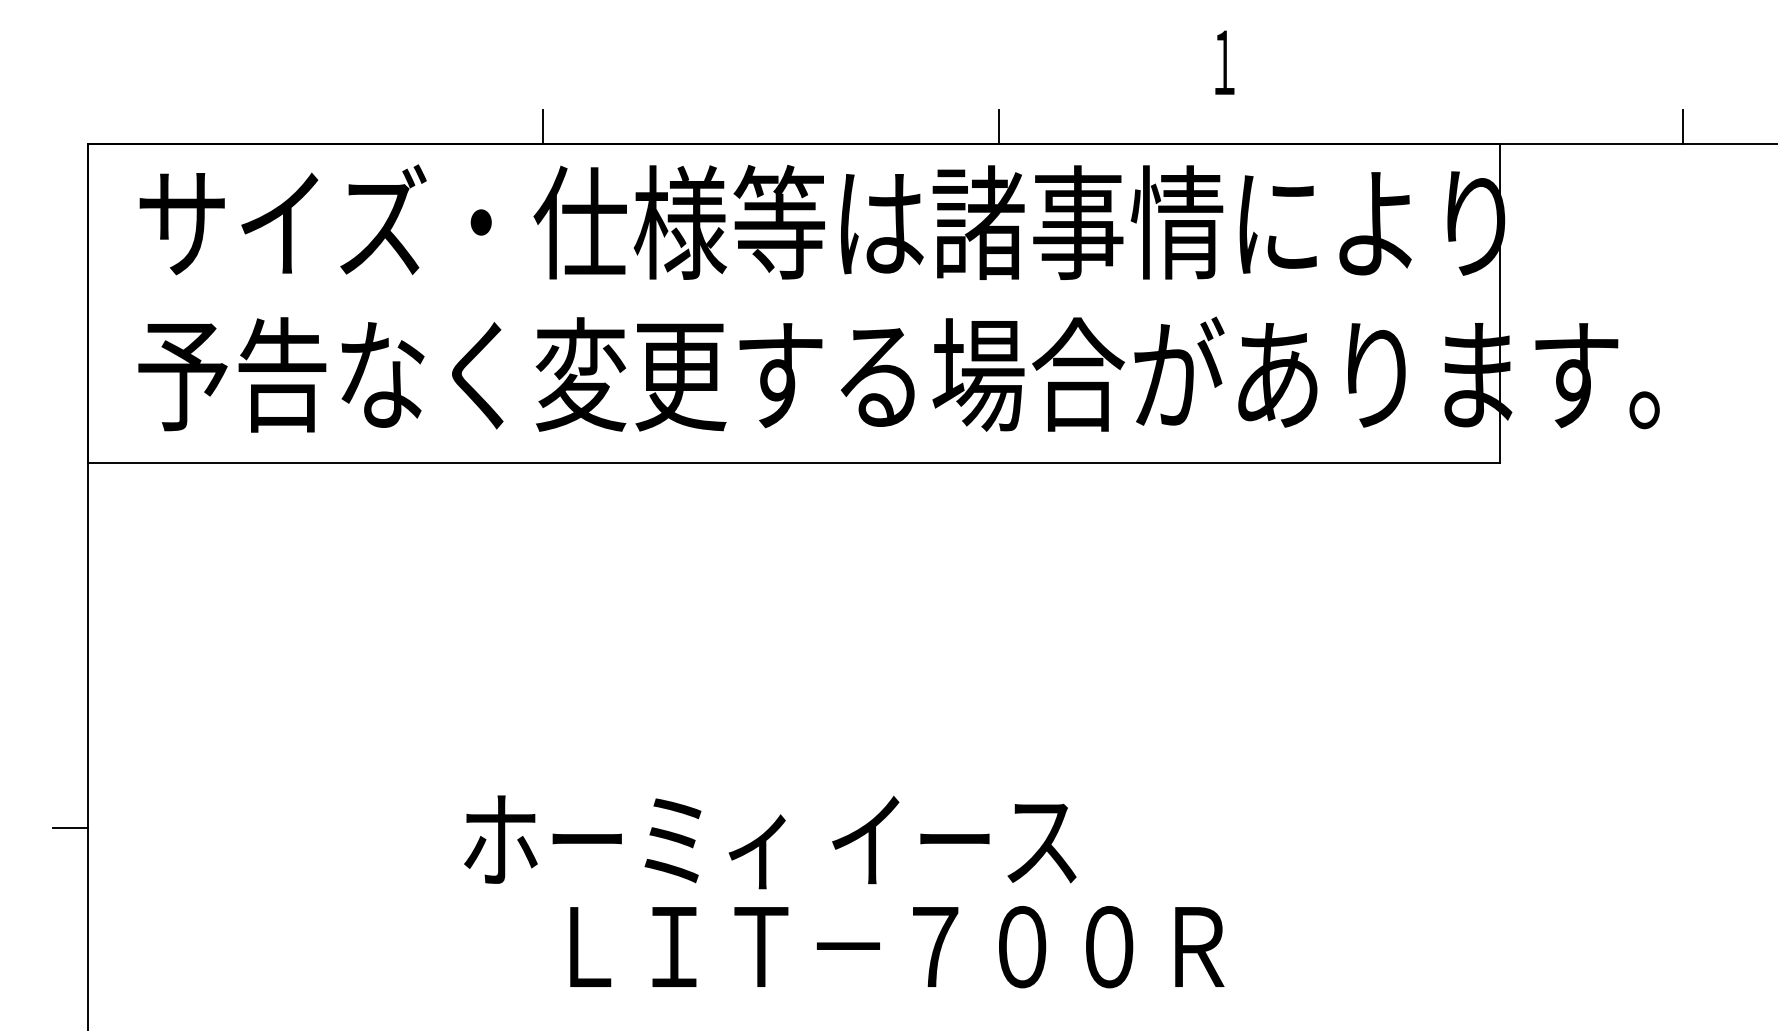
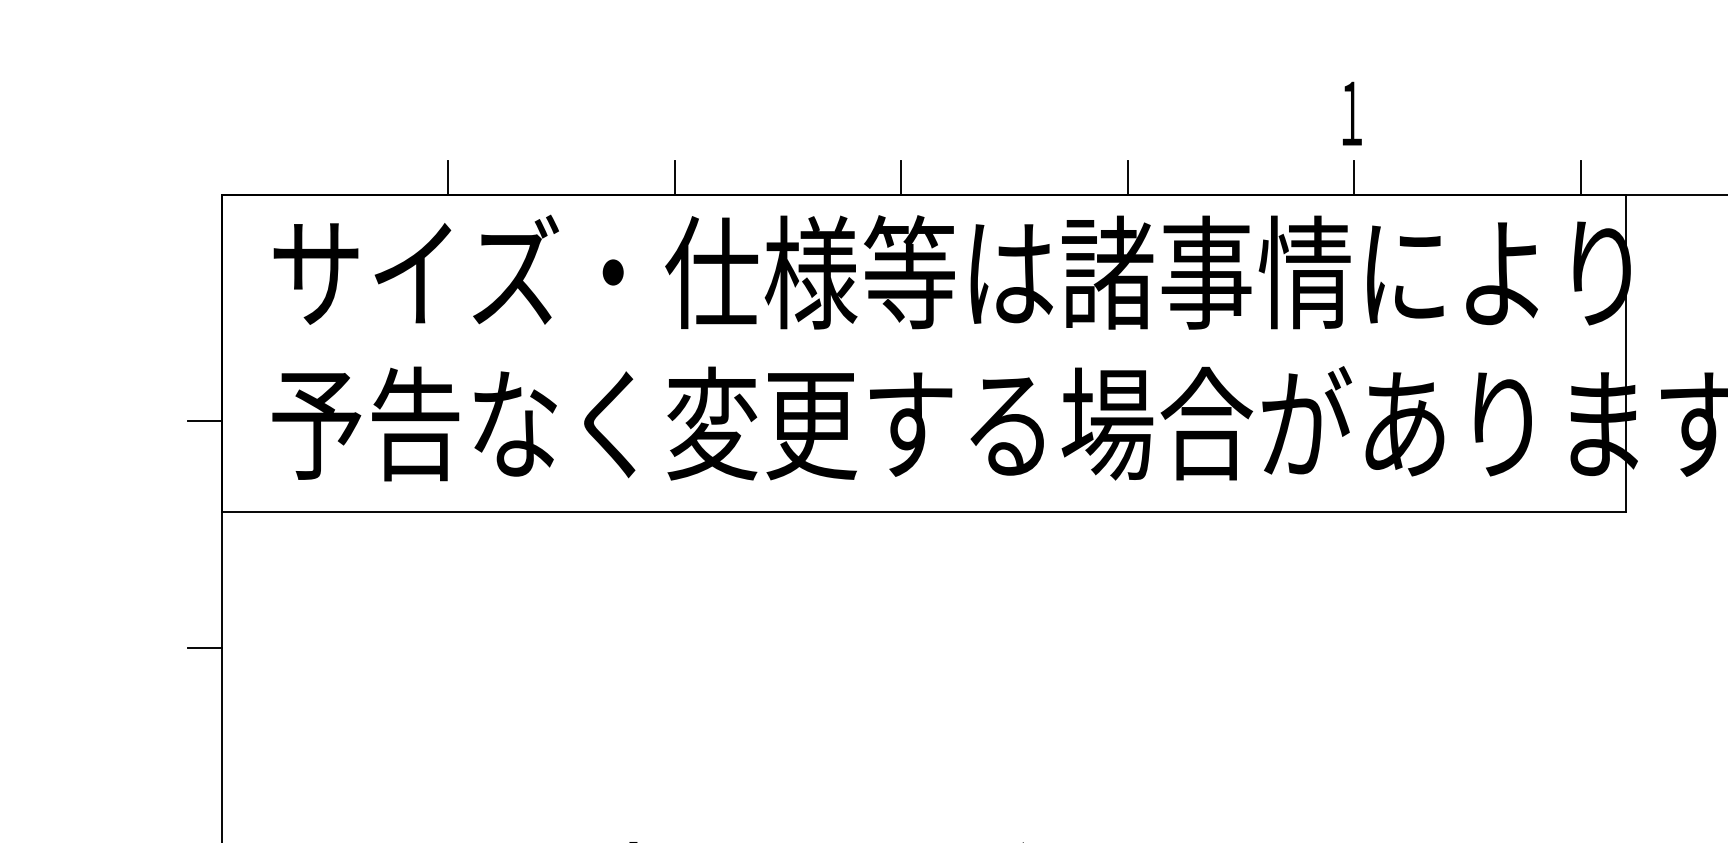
line: (315, 127) -> (448, 178), added
line: (771, 127) -> (901, 178), added
line: (1226, 127) -> (1353, 178), added
line: (1454, 127) -> (1580, 178), added
line: (70, 372) -> (204, 421), added
line: (70, 600) -> (204, 648), added

